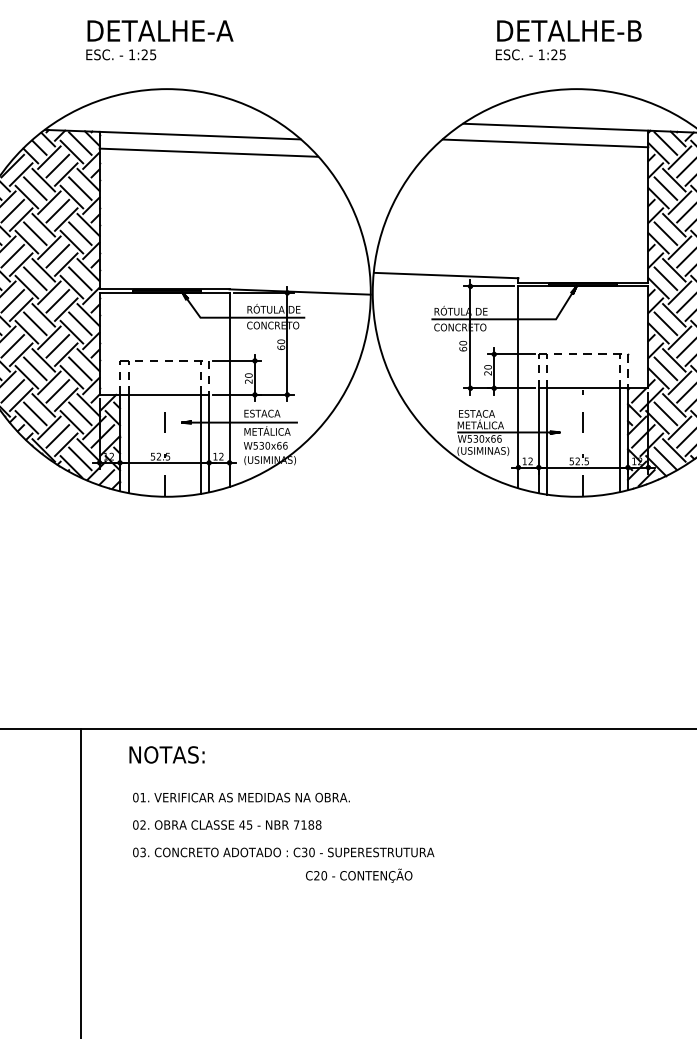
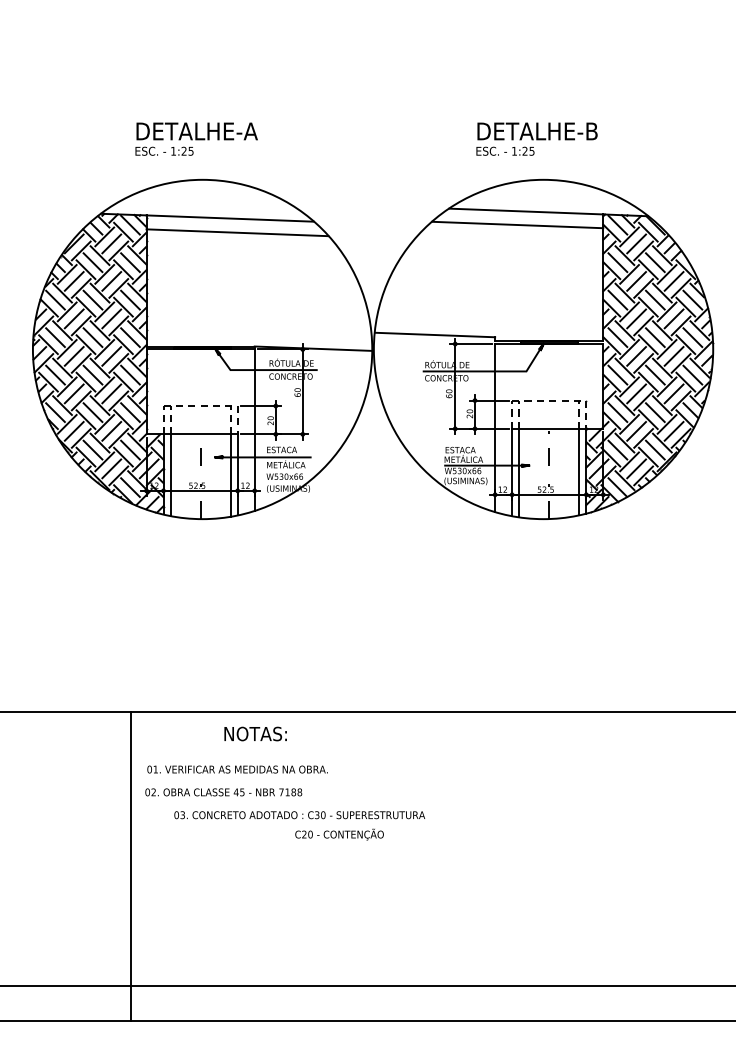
text: (166, 754) -> (255, 733), moved
text: (241, 797) -> (237, 769), moved
text: (226, 825) -> (223, 792), moved
text: (359, 875) -> (339, 834), moved

